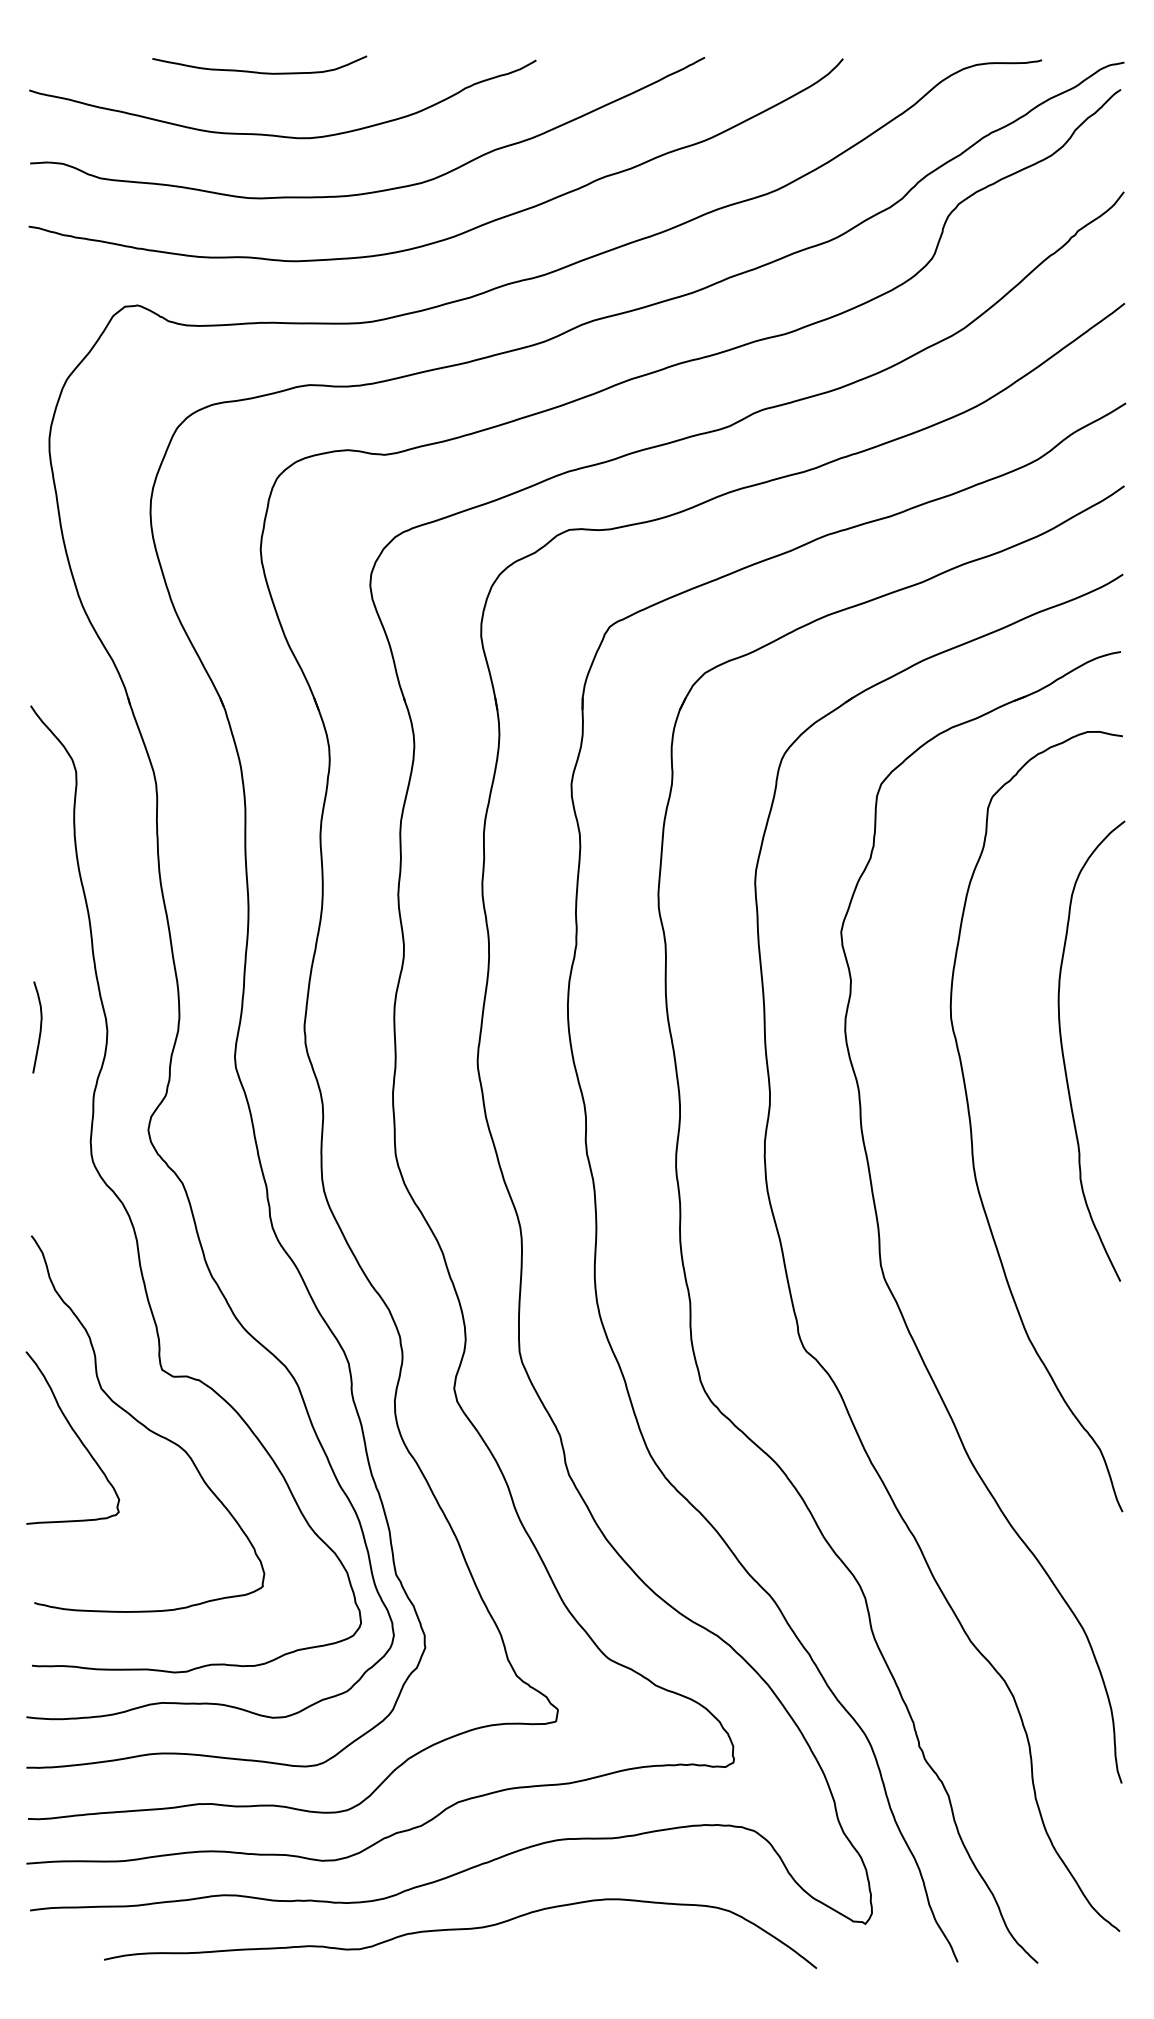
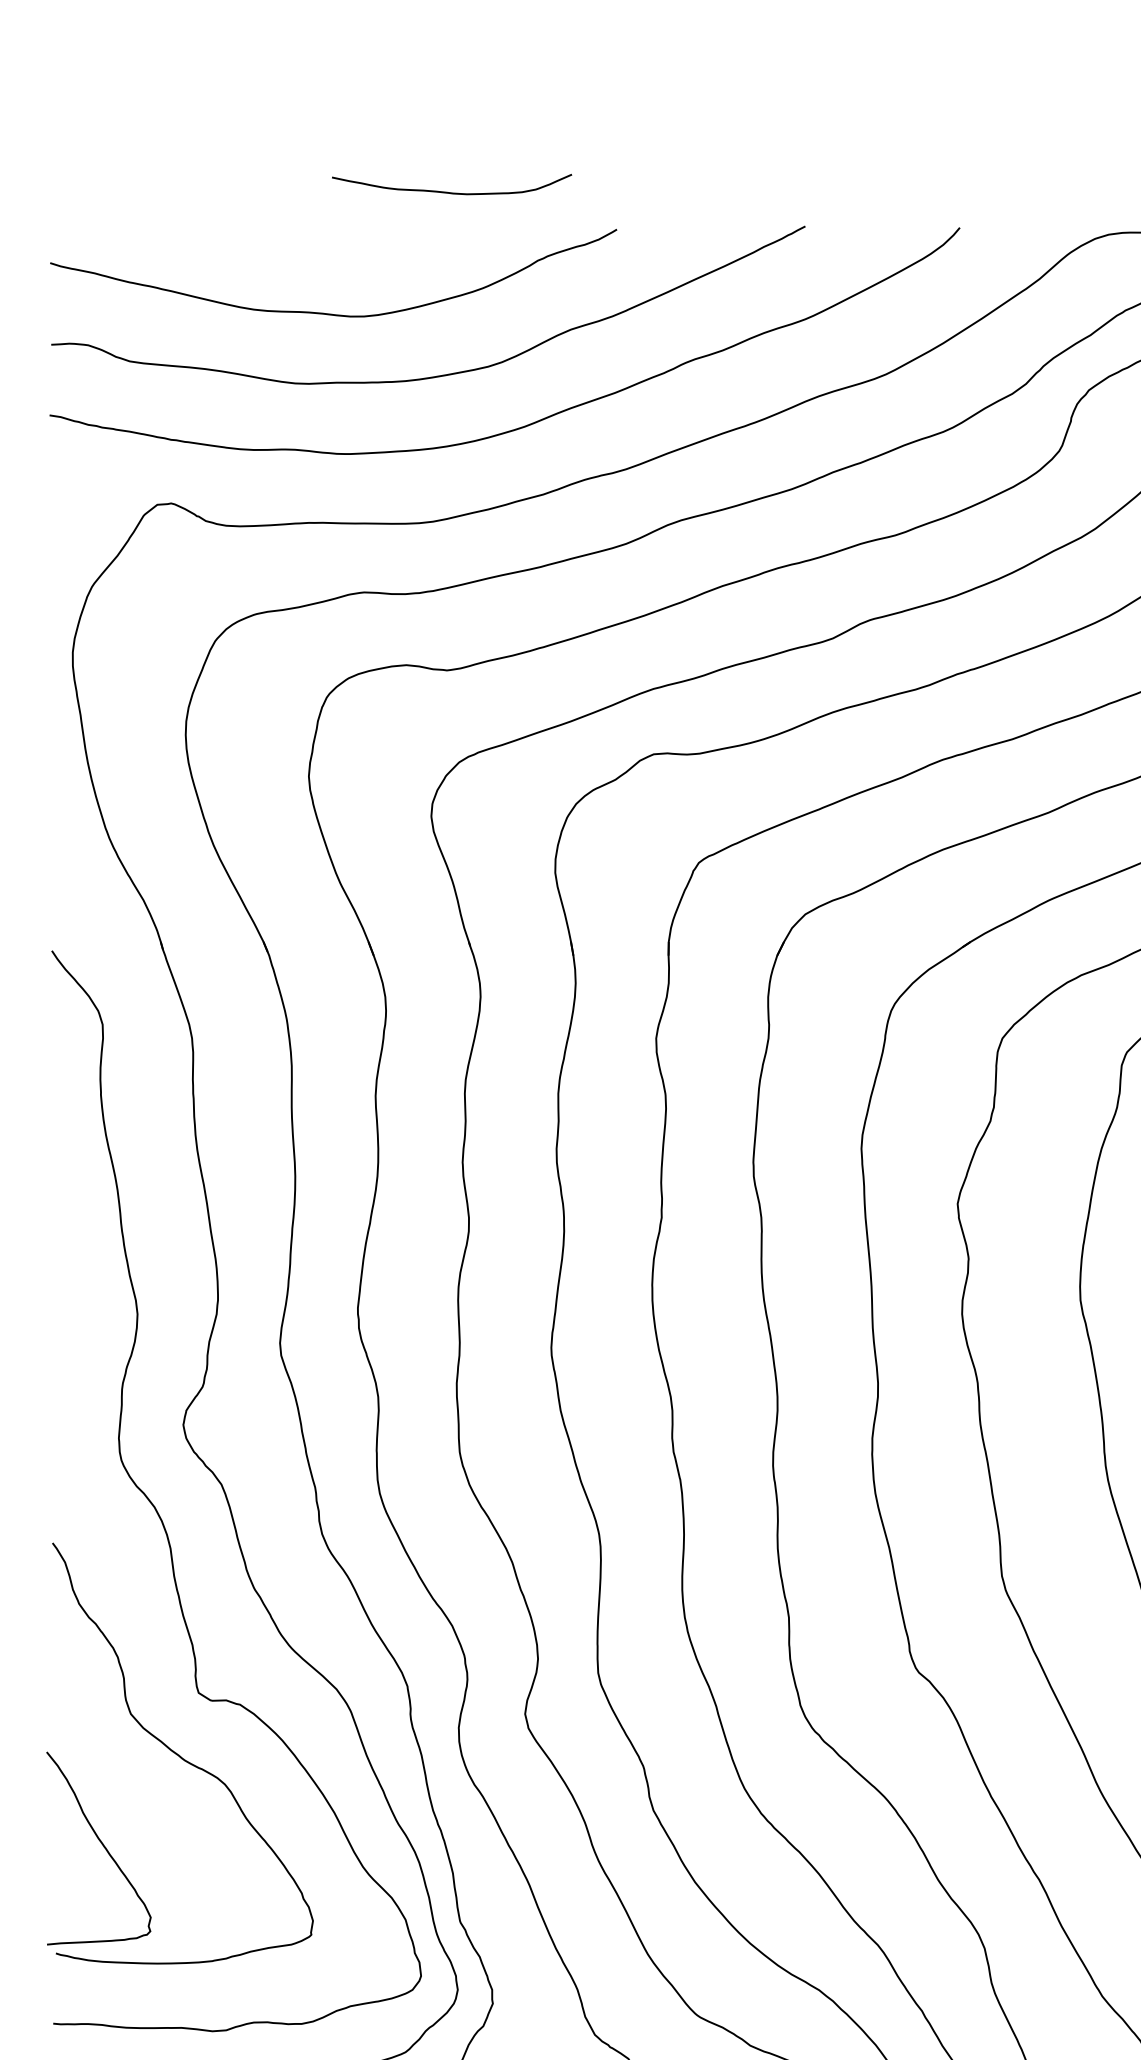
curve: (258, 71) -> (450, 191), moved
curve: (39, 1029) -> (61, 1312), removed
curve: (76, 1436) -> (103, 1846), moved

